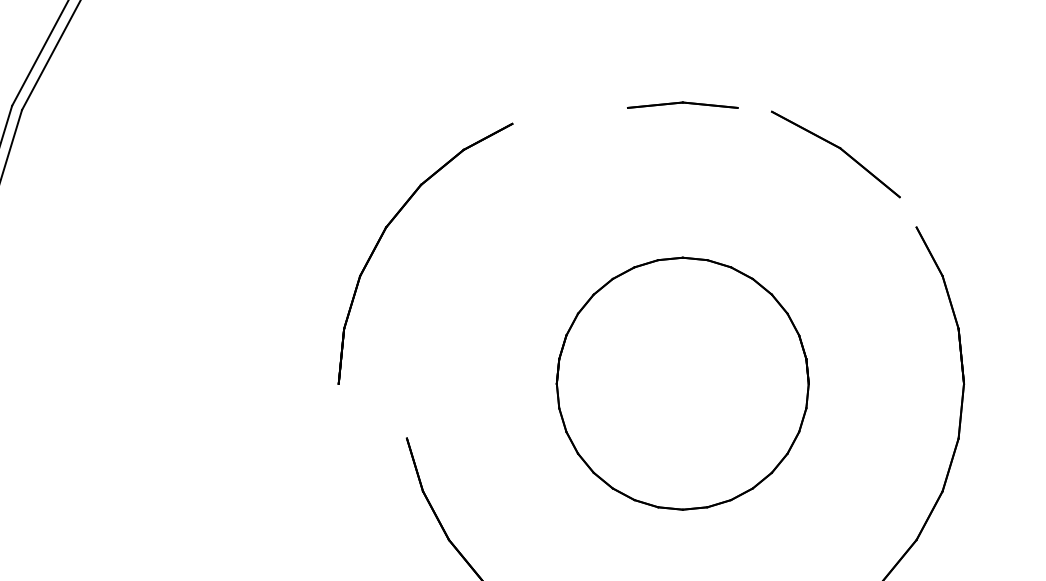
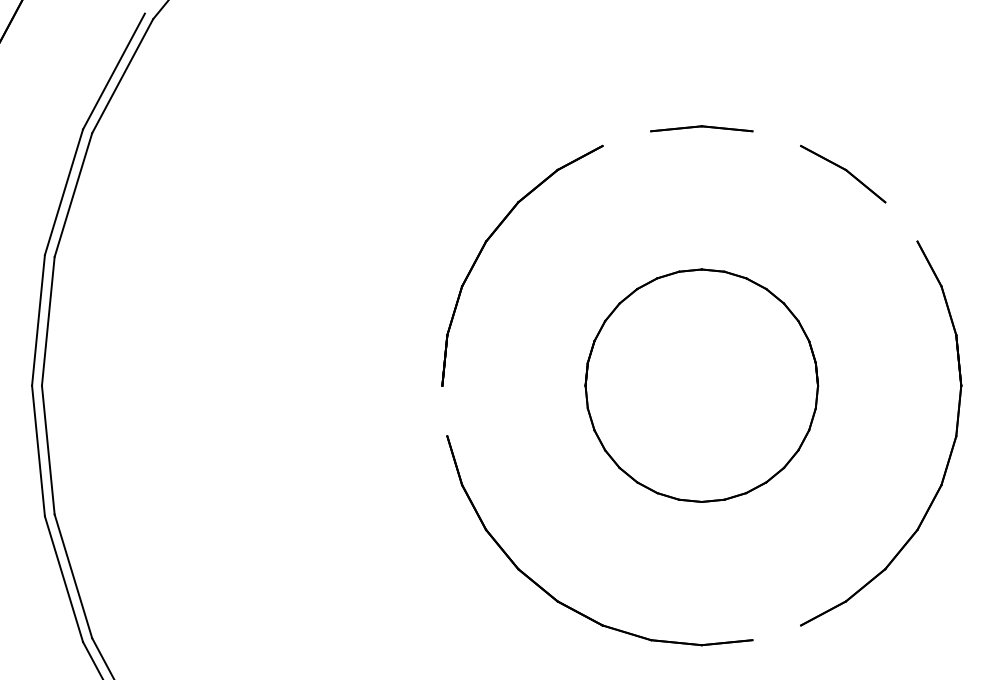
part: (836, 153) -> (843, 173), size x0.71
part: (390, 224) -> (490, 238), moved

